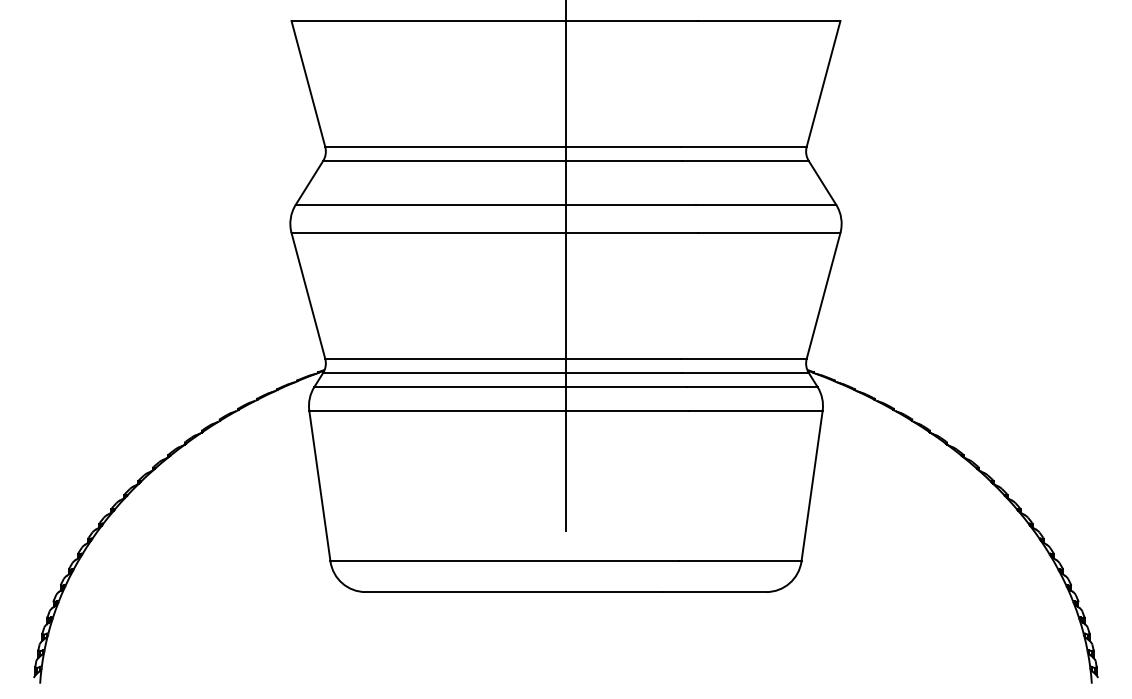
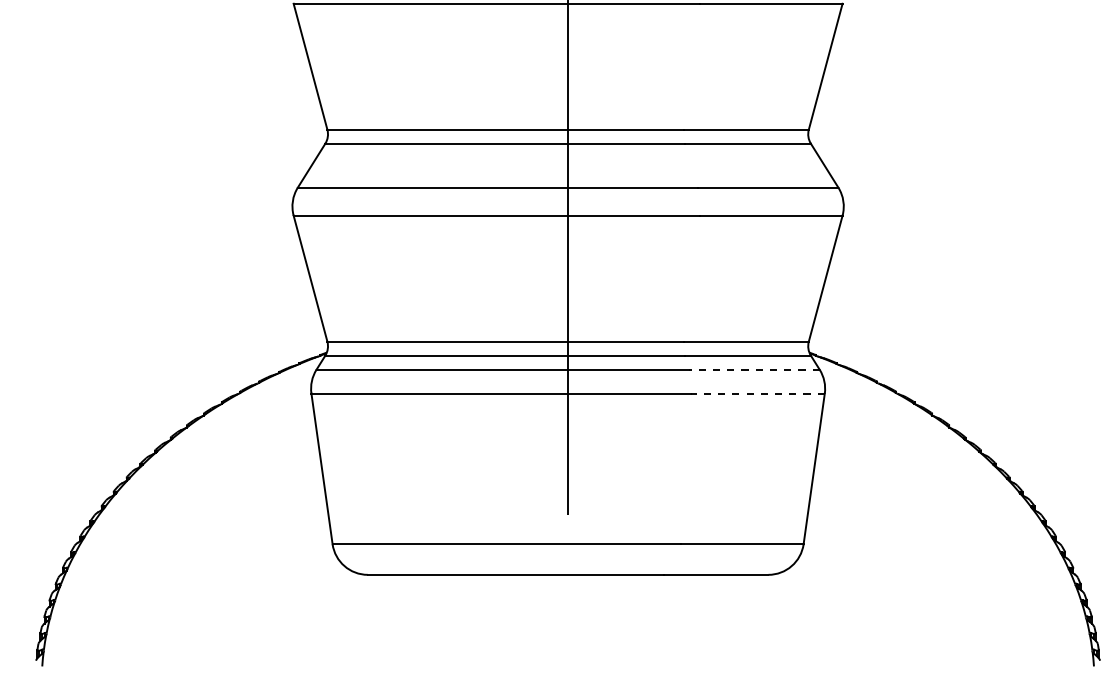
line: (751, 387) -> (753, 370), solid -> dashed
line: (755, 410) -> (757, 393), solid -> dashed

